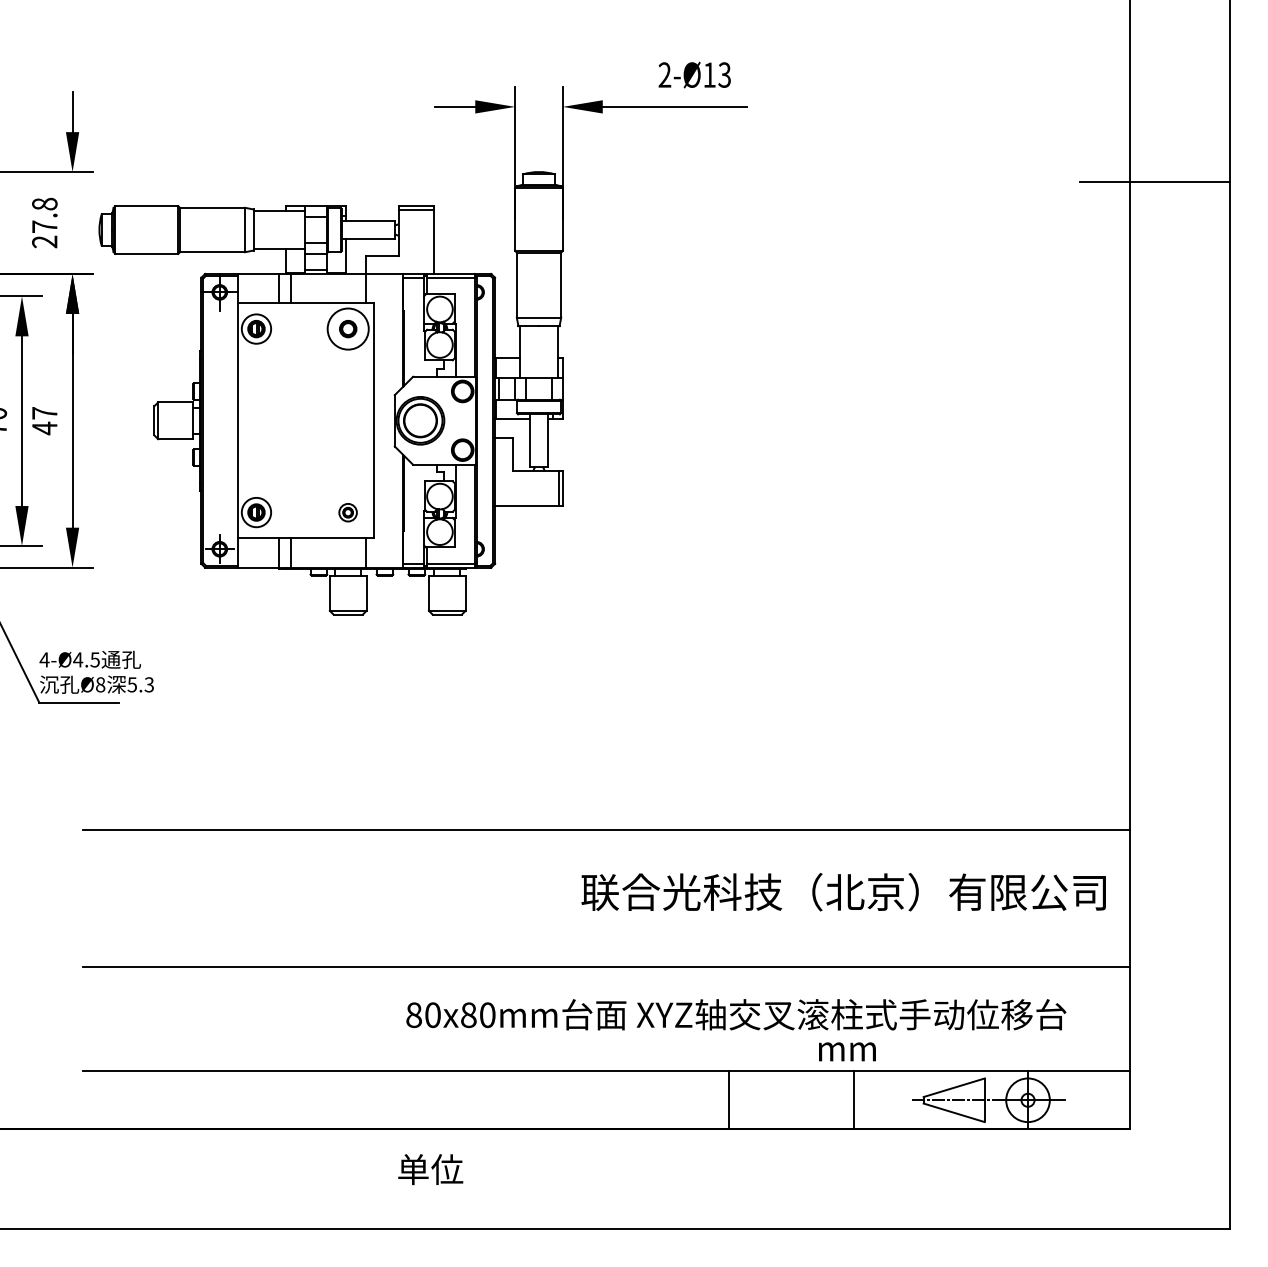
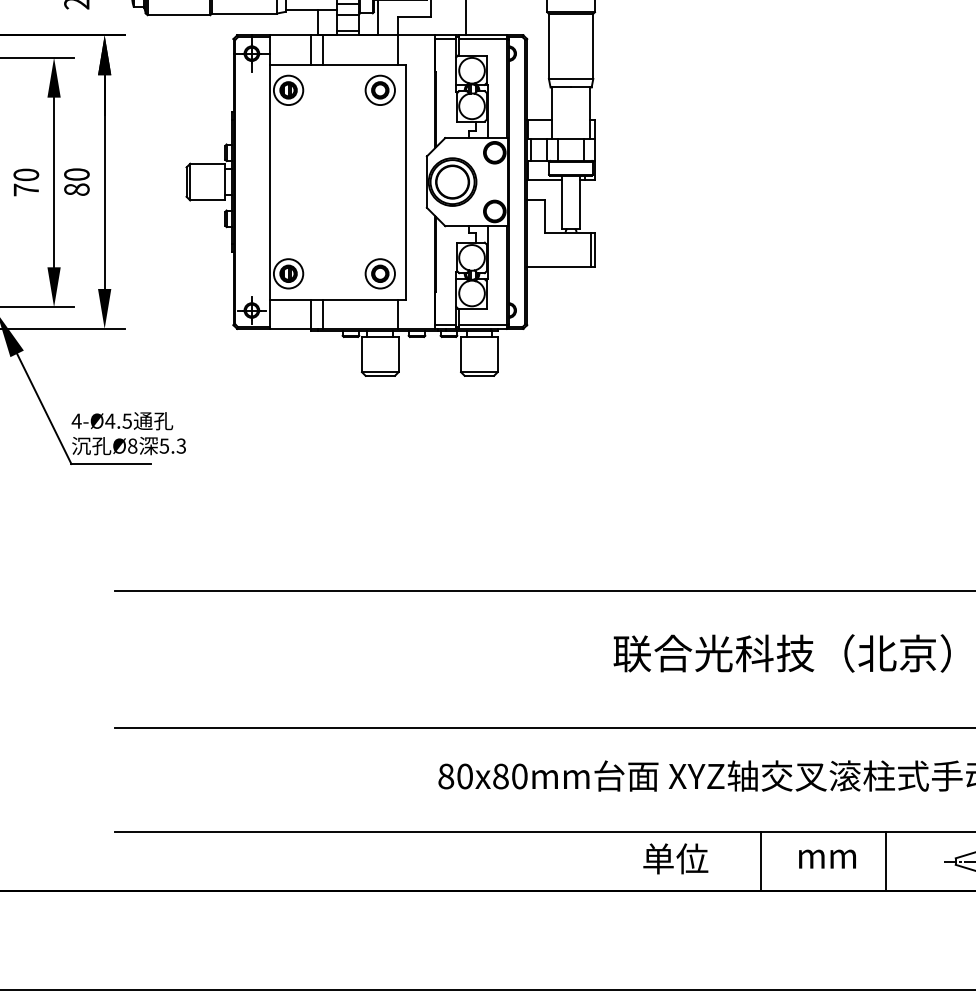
circle: (347, 328) -> (379, 89), size x0.71
text: (44, 421) -> (76, 182), 47 -> 80
part: (347, 512) -> (379, 273), size x1.67
text: (847, 1051) -> (827, 858), moved
text: (430, 1169) -> (675, 858), moved

